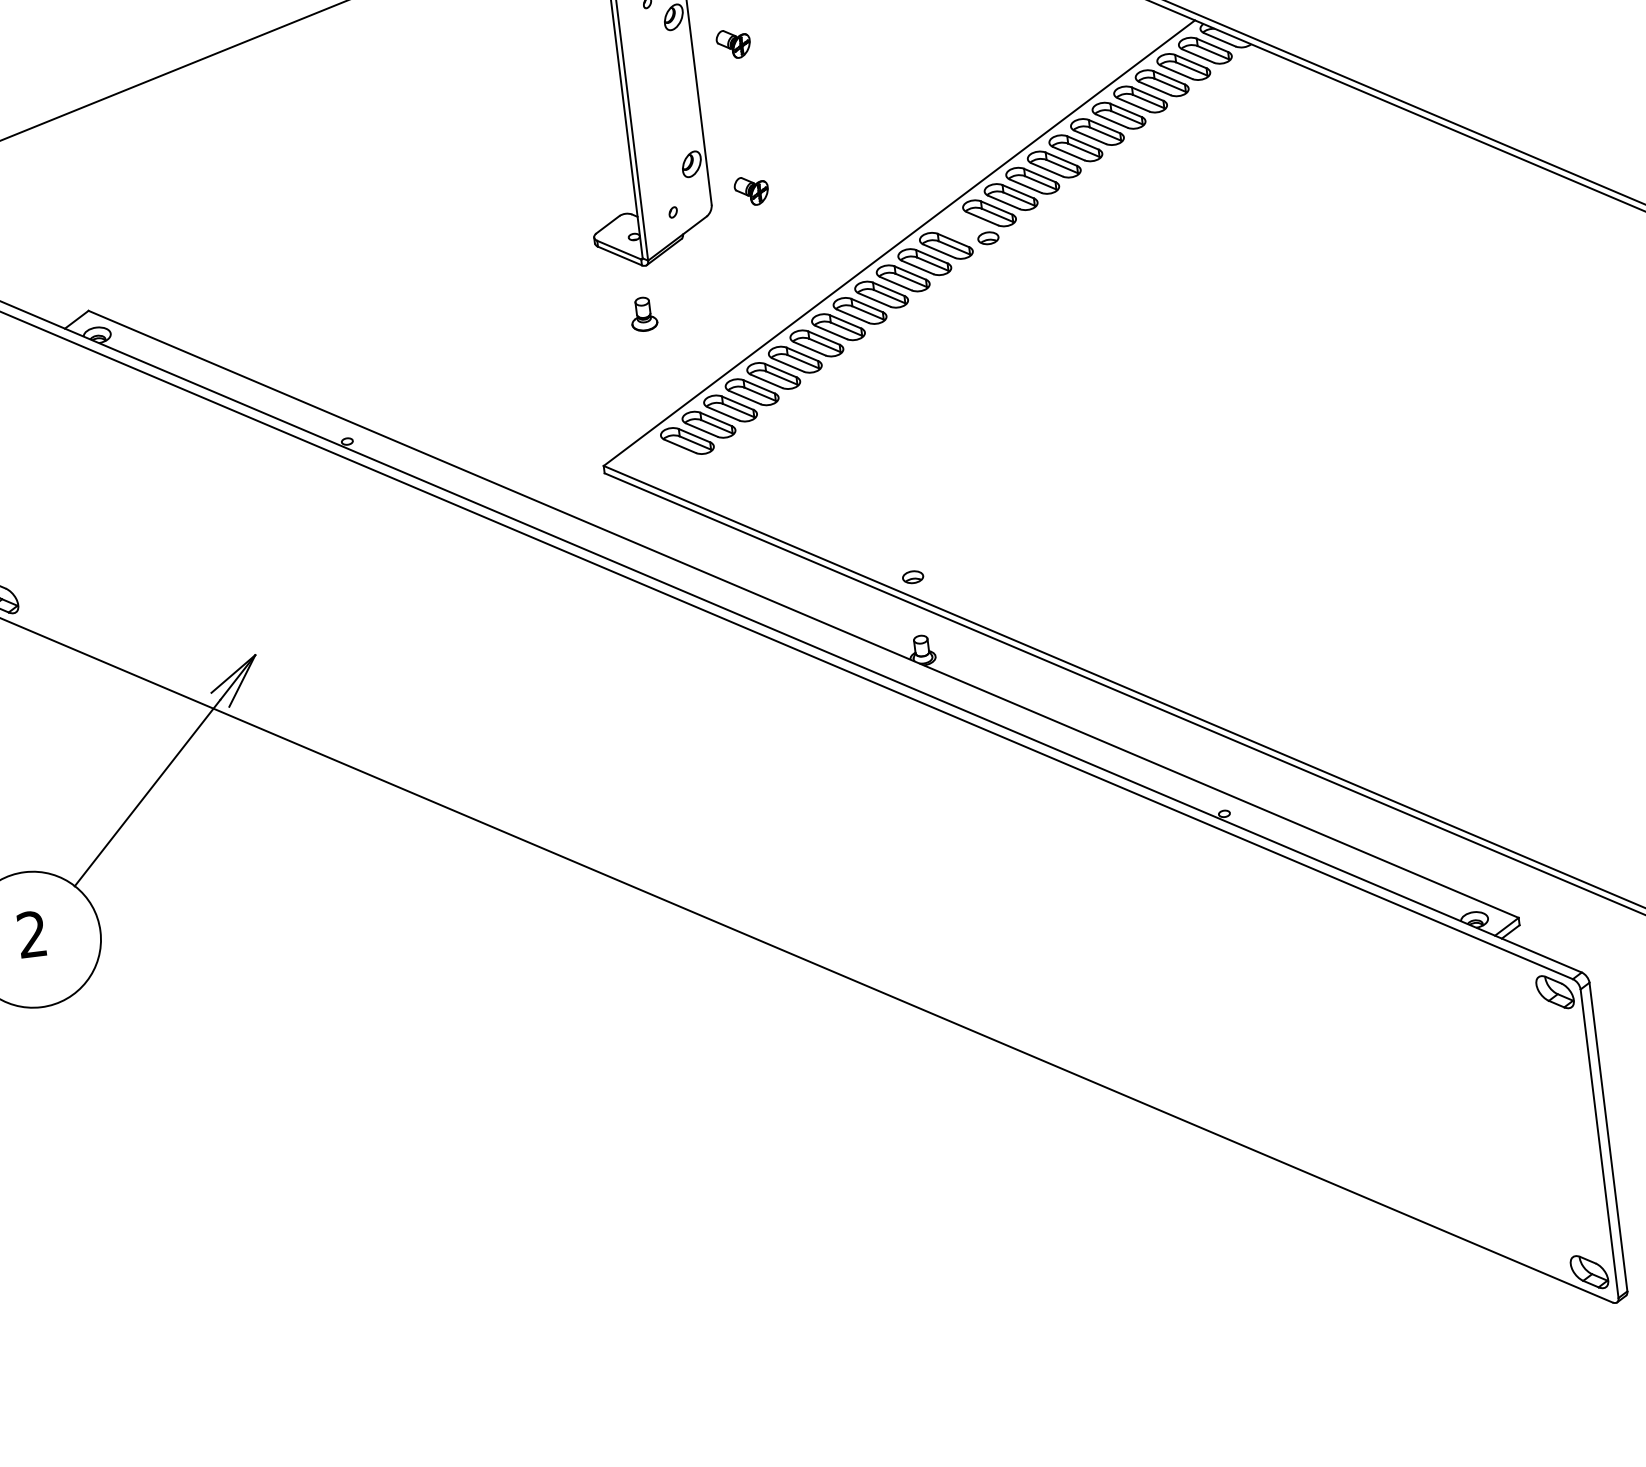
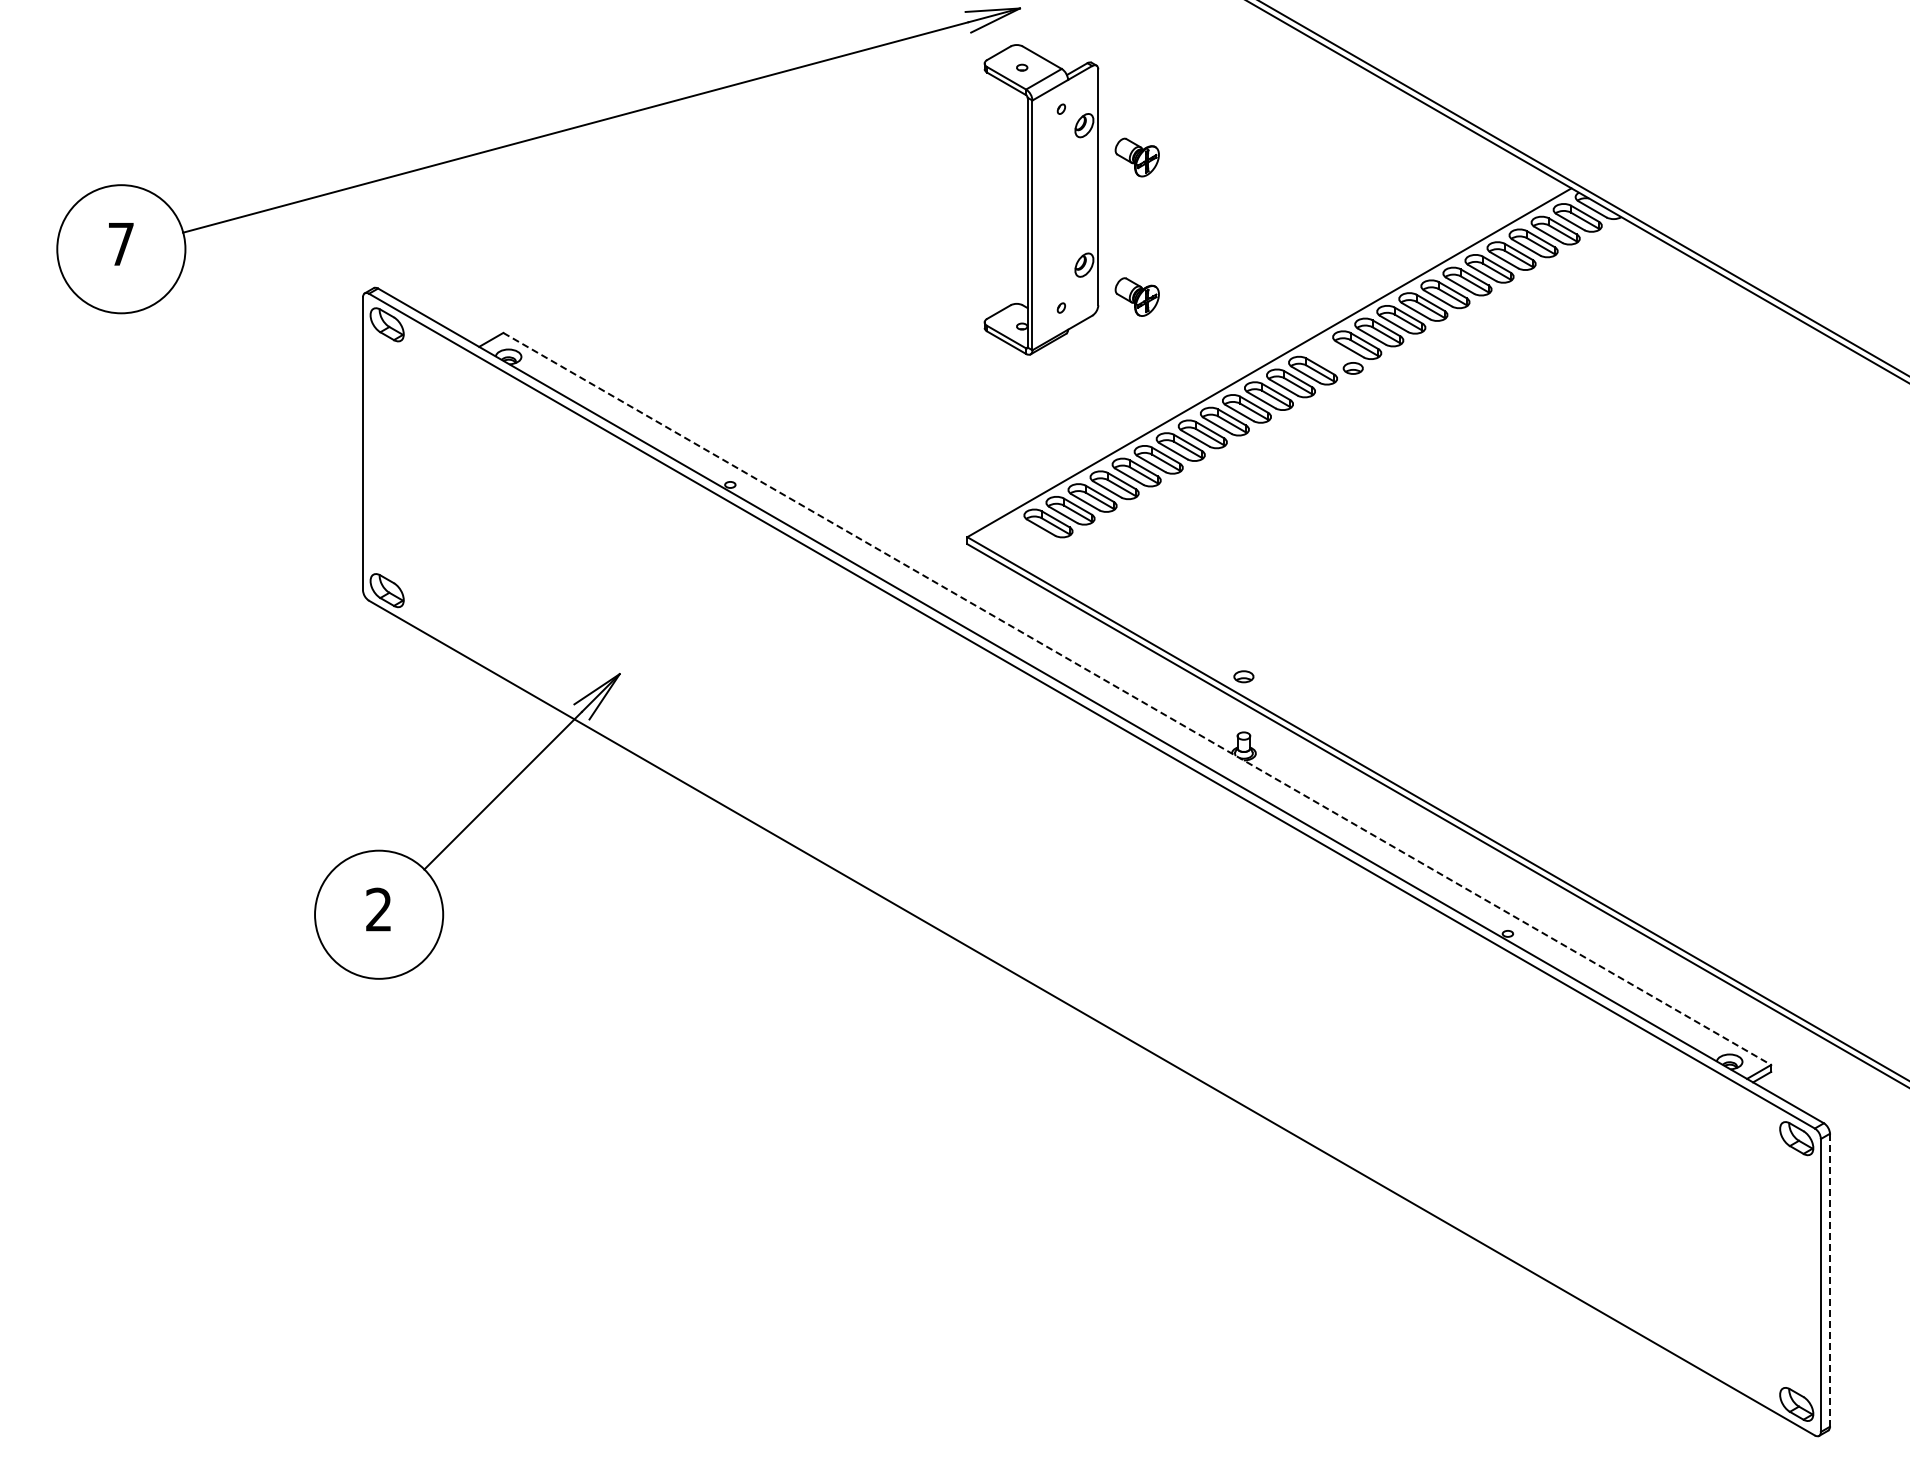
part: (733, 44) -> (1137, 157), size x1.4
part: (751, 190) -> (1137, 296), size x1.4
part: (642, 313) -> (1021, 399), removed
line: (803, 614) -> (1137, 699), solid -> dashed
line: (1607, 1137) -> (1829, 1280), solid -> dashed

